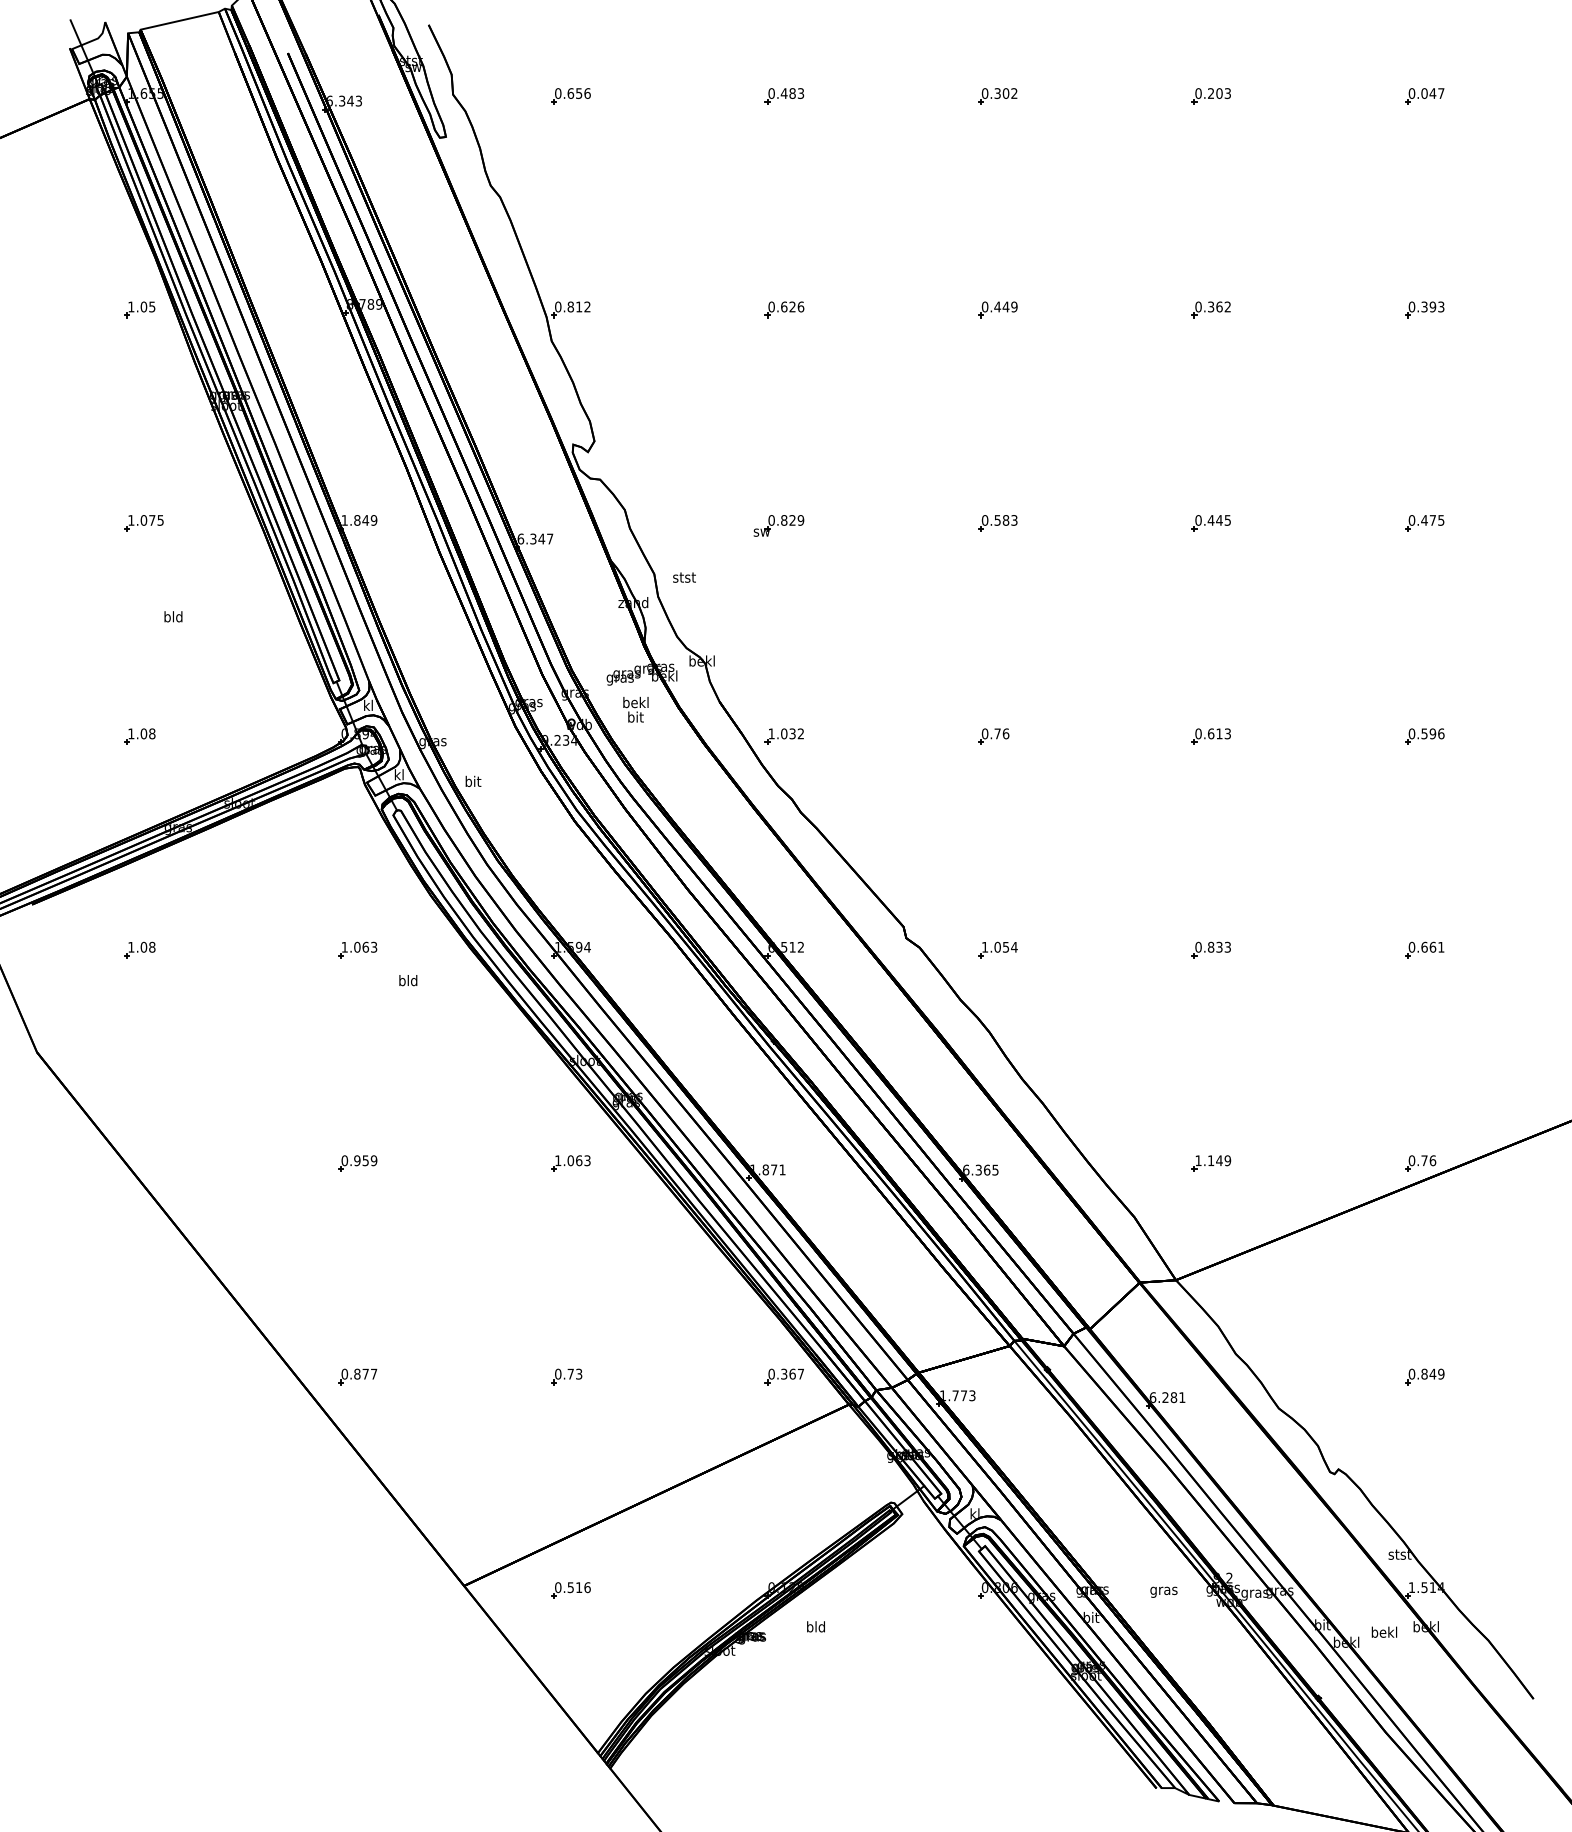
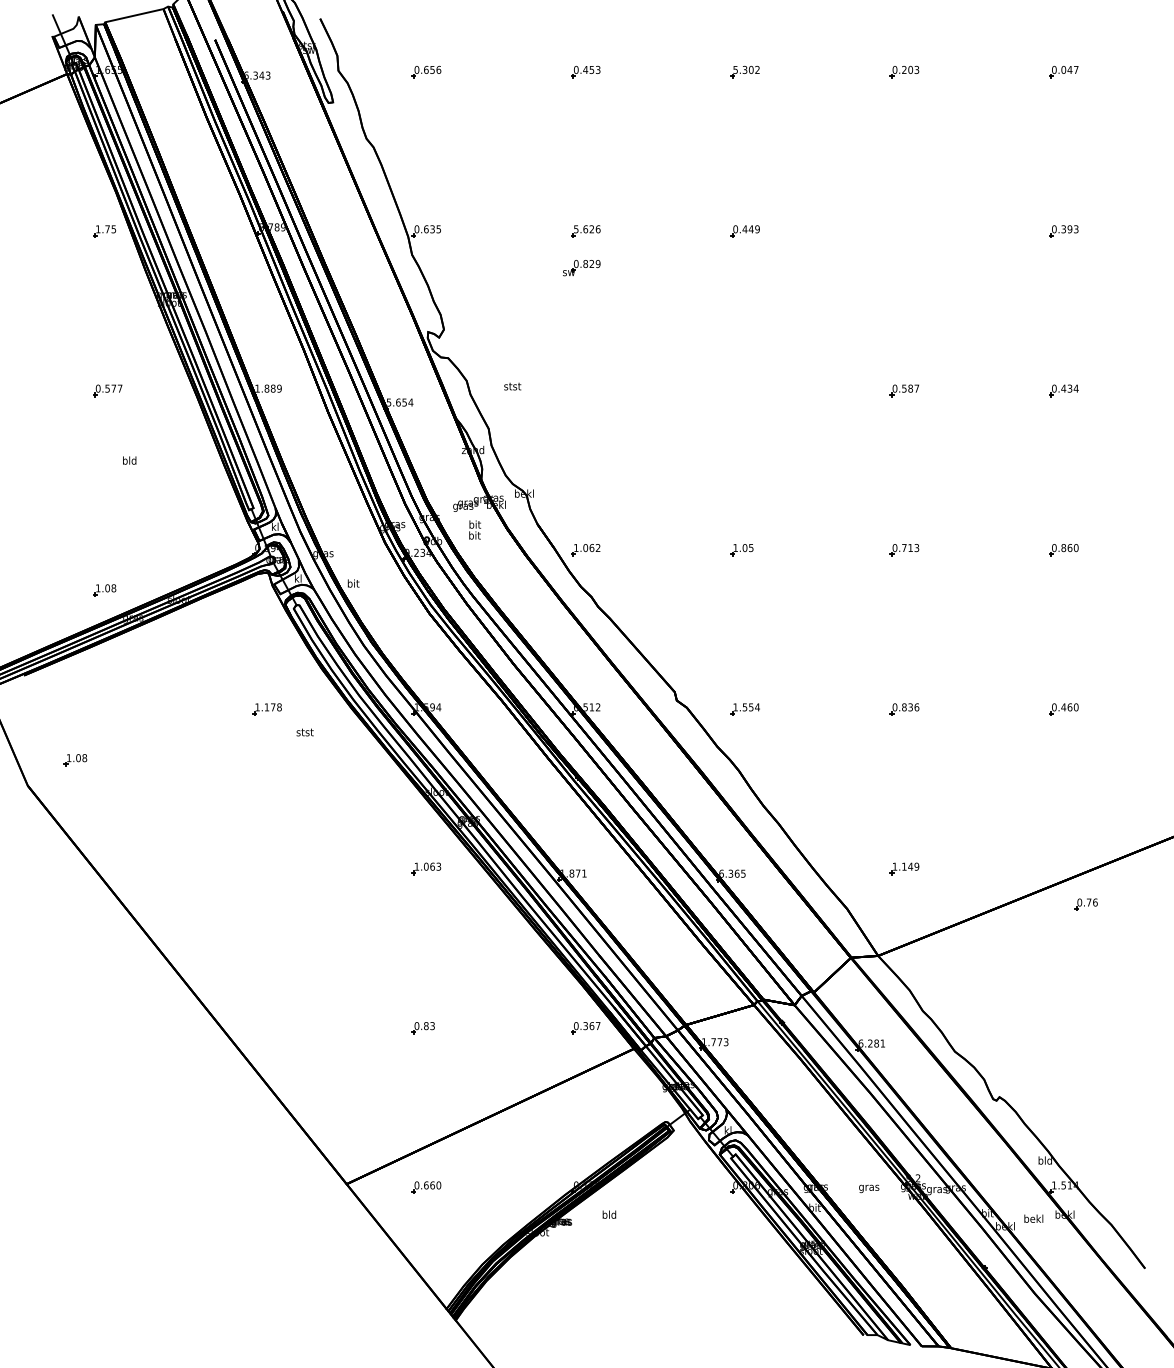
text: (792, 93) -> (591, 69), 0.483 -> 0.453
text: (984, 93) -> (735, 69), 0.302 -> 5.302
text: (143, 306) -> (107, 228), 1.05 -> 1.75
text: (578, 306) -> (432, 228), 0.812 -> 0.635
text: (771, 306) -> (576, 228), 0.626 -> 5.626
part: (1210, 309) -> (903, 231), removed
text: (145, 520) -> (108, 388), 1.075 -> 0.577
text: (365, 520) -> (273, 388), 1.849 -> 1.889
text: (1218, 520) -> (909, 388), 0.445 -> 0.587
text: (1436, 520) -> (1072, 388), 0.475 -> 0.434
part: (997, 523) -> (744, 390), removed
part: (778, 525) -> (581, 267), moved
text: (535, 538) -> (399, 402), 6.347 -> 5.654
text: (684, 577) -> (512, 386), moved
text: (635, 702) -> (474, 524), bekl -> bit
text: (792, 733) -> (591, 547), 1.032 -> 1.062
text: (995, 733) -> (743, 547), 0.76 -> 1.05
text: (1211, 733) -> (904, 547), 0.613 -> 0.713
text: (1432, 733) -> (1069, 547), 0.596 -> 0.860
part: (139, 736) -> (104, 590), moved
text: (365, 946) -> (273, 706), 1.063 -> 1.178
text: (997, 946) -> (744, 706), 1.054 -> 1.554
text: (1227, 946) -> (916, 706), 0.833 -> 0.836
text: (1432, 946) -> (1069, 706), 0.661 -> 0.460
part: (139, 949) -> (75, 759), moved
text: (408, 980) -> (305, 732), bld -> stst
part: (357, 1163) -> (267, 868), removed
part: (1420, 1163) -> (1086, 904), moved
text: (570, 1373) -> (426, 1025), 0.73 -> 0.83
part: (357, 1376) -> (267, 1027), removed
part: (1424, 1376) -> (1063, 1027), removed
text: (1399, 1553) -> (1045, 1159), stst -> bld
text: (578, 1587) -> (432, 1185), 0.516 -> 0.660

